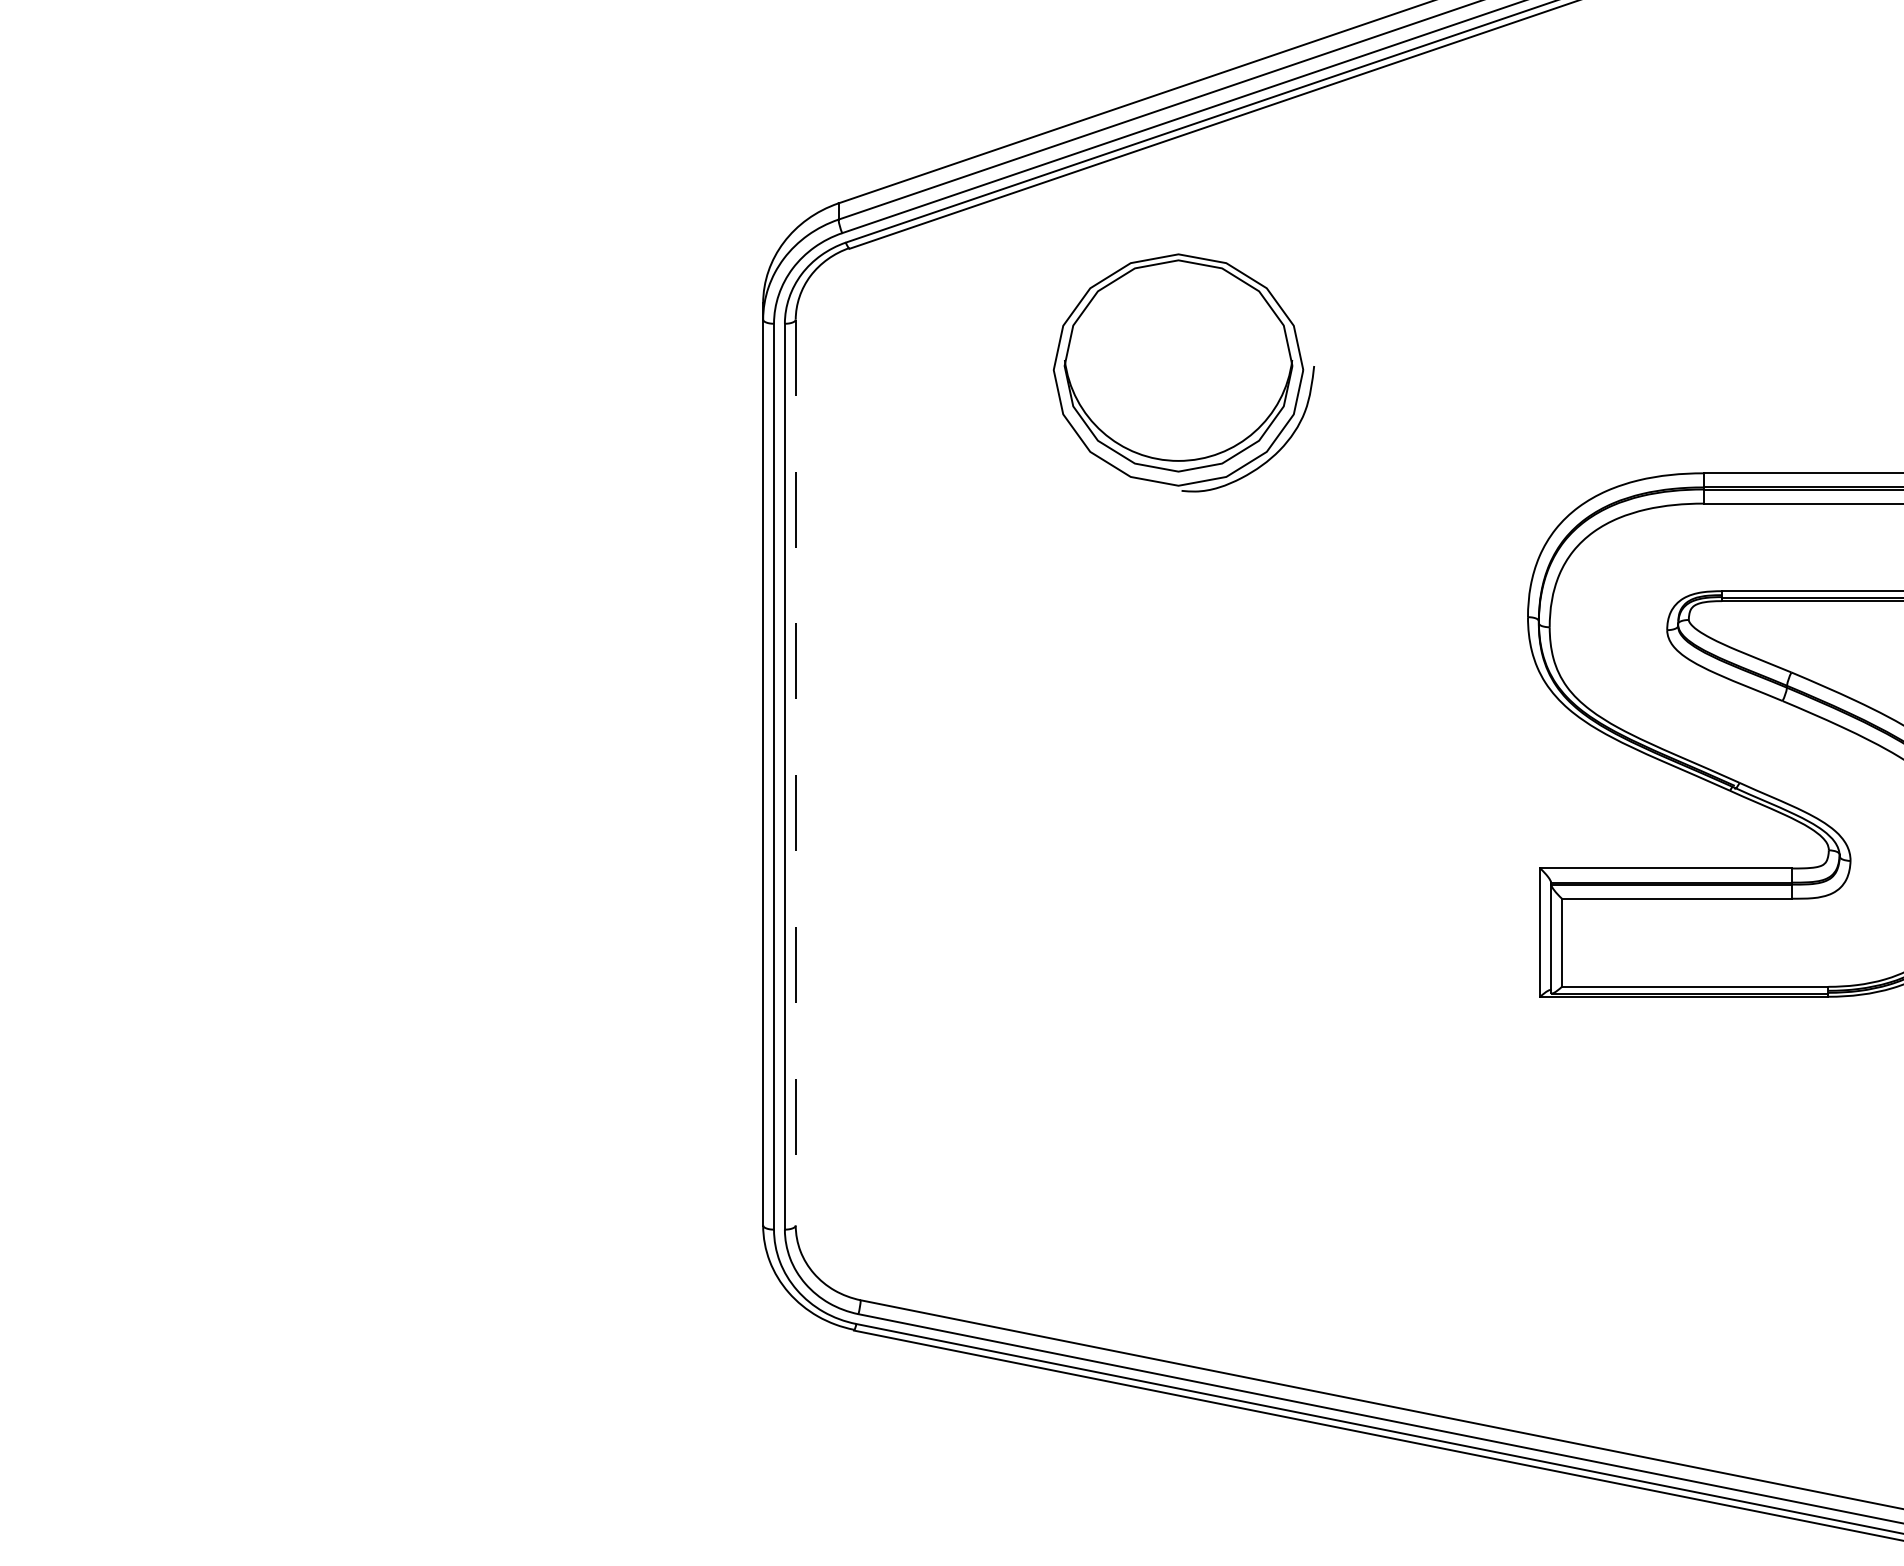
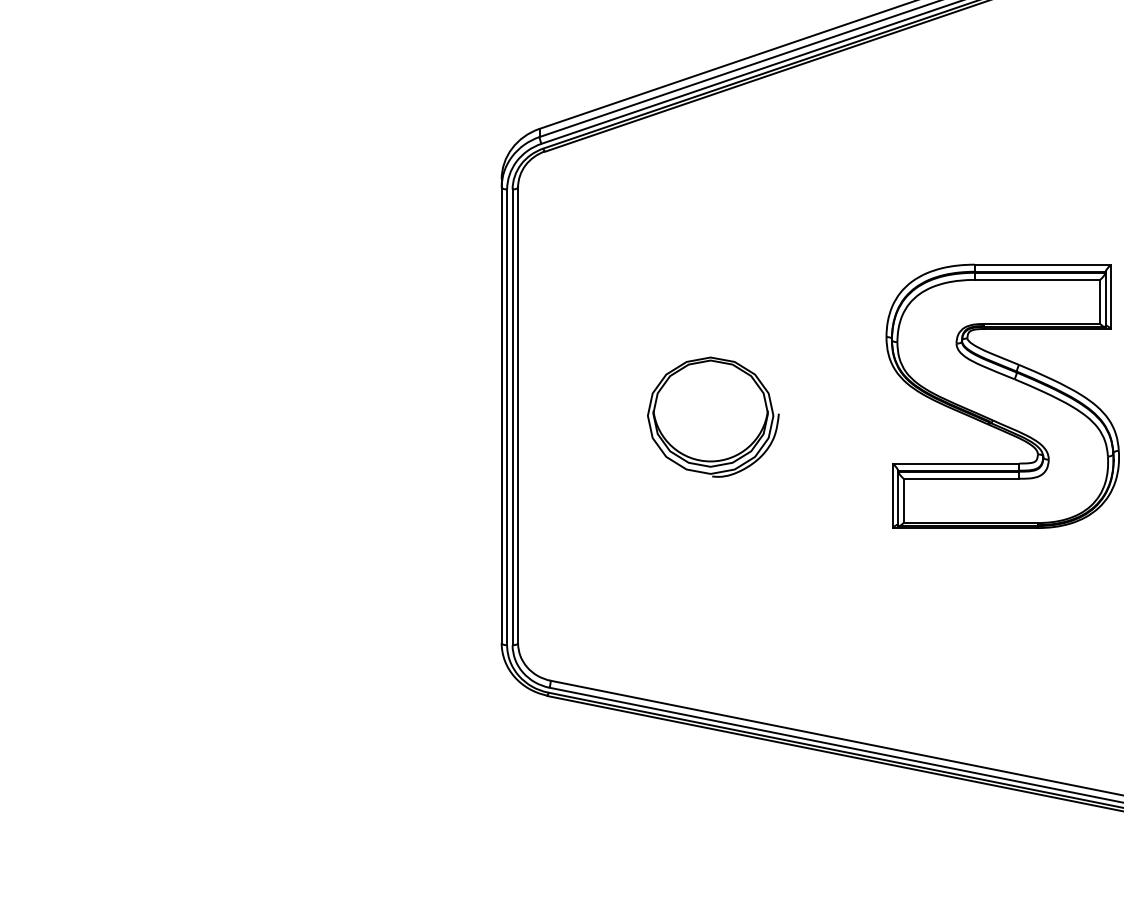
part: (1184, 371) -> (713, 416), moved
line: (796, 773) -> (518, 415), dashed -> solid

